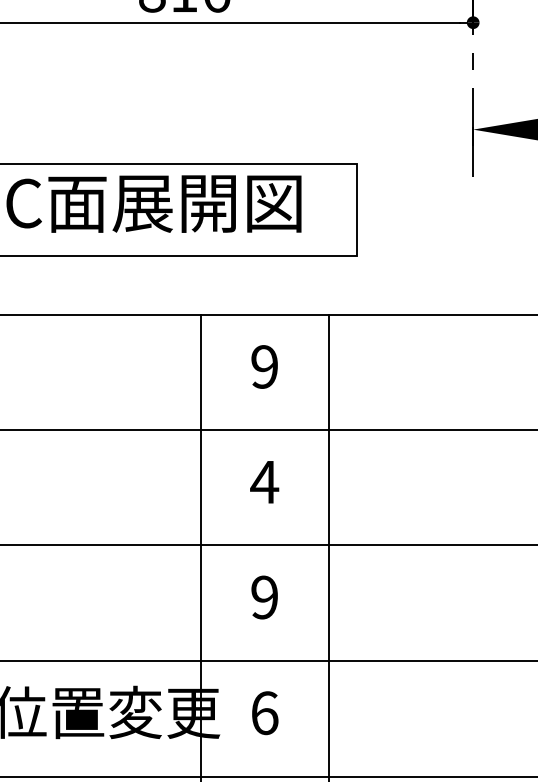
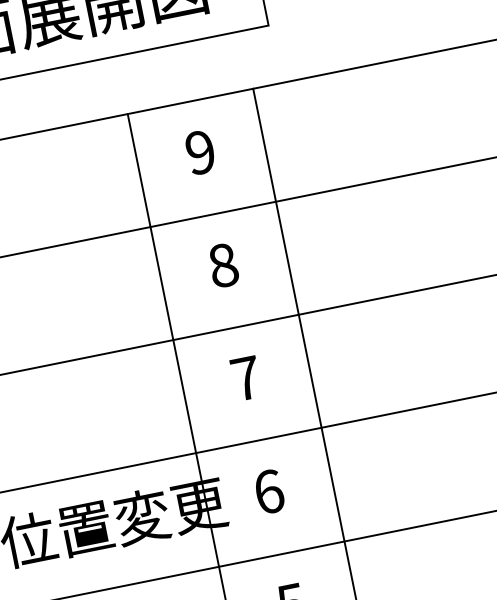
text: (264, 482) -> (223, 265), 4 -> 8
text: (264, 597) -> (245, 378), 9 -> 7

